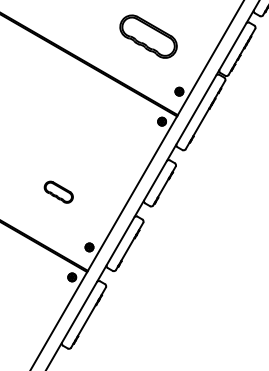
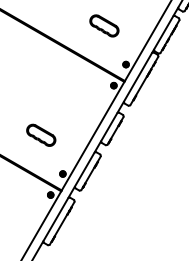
part: (148, 36) -> (104, 25), size x0.71
part: (59, 191) -> (41, 134), size x1.43

